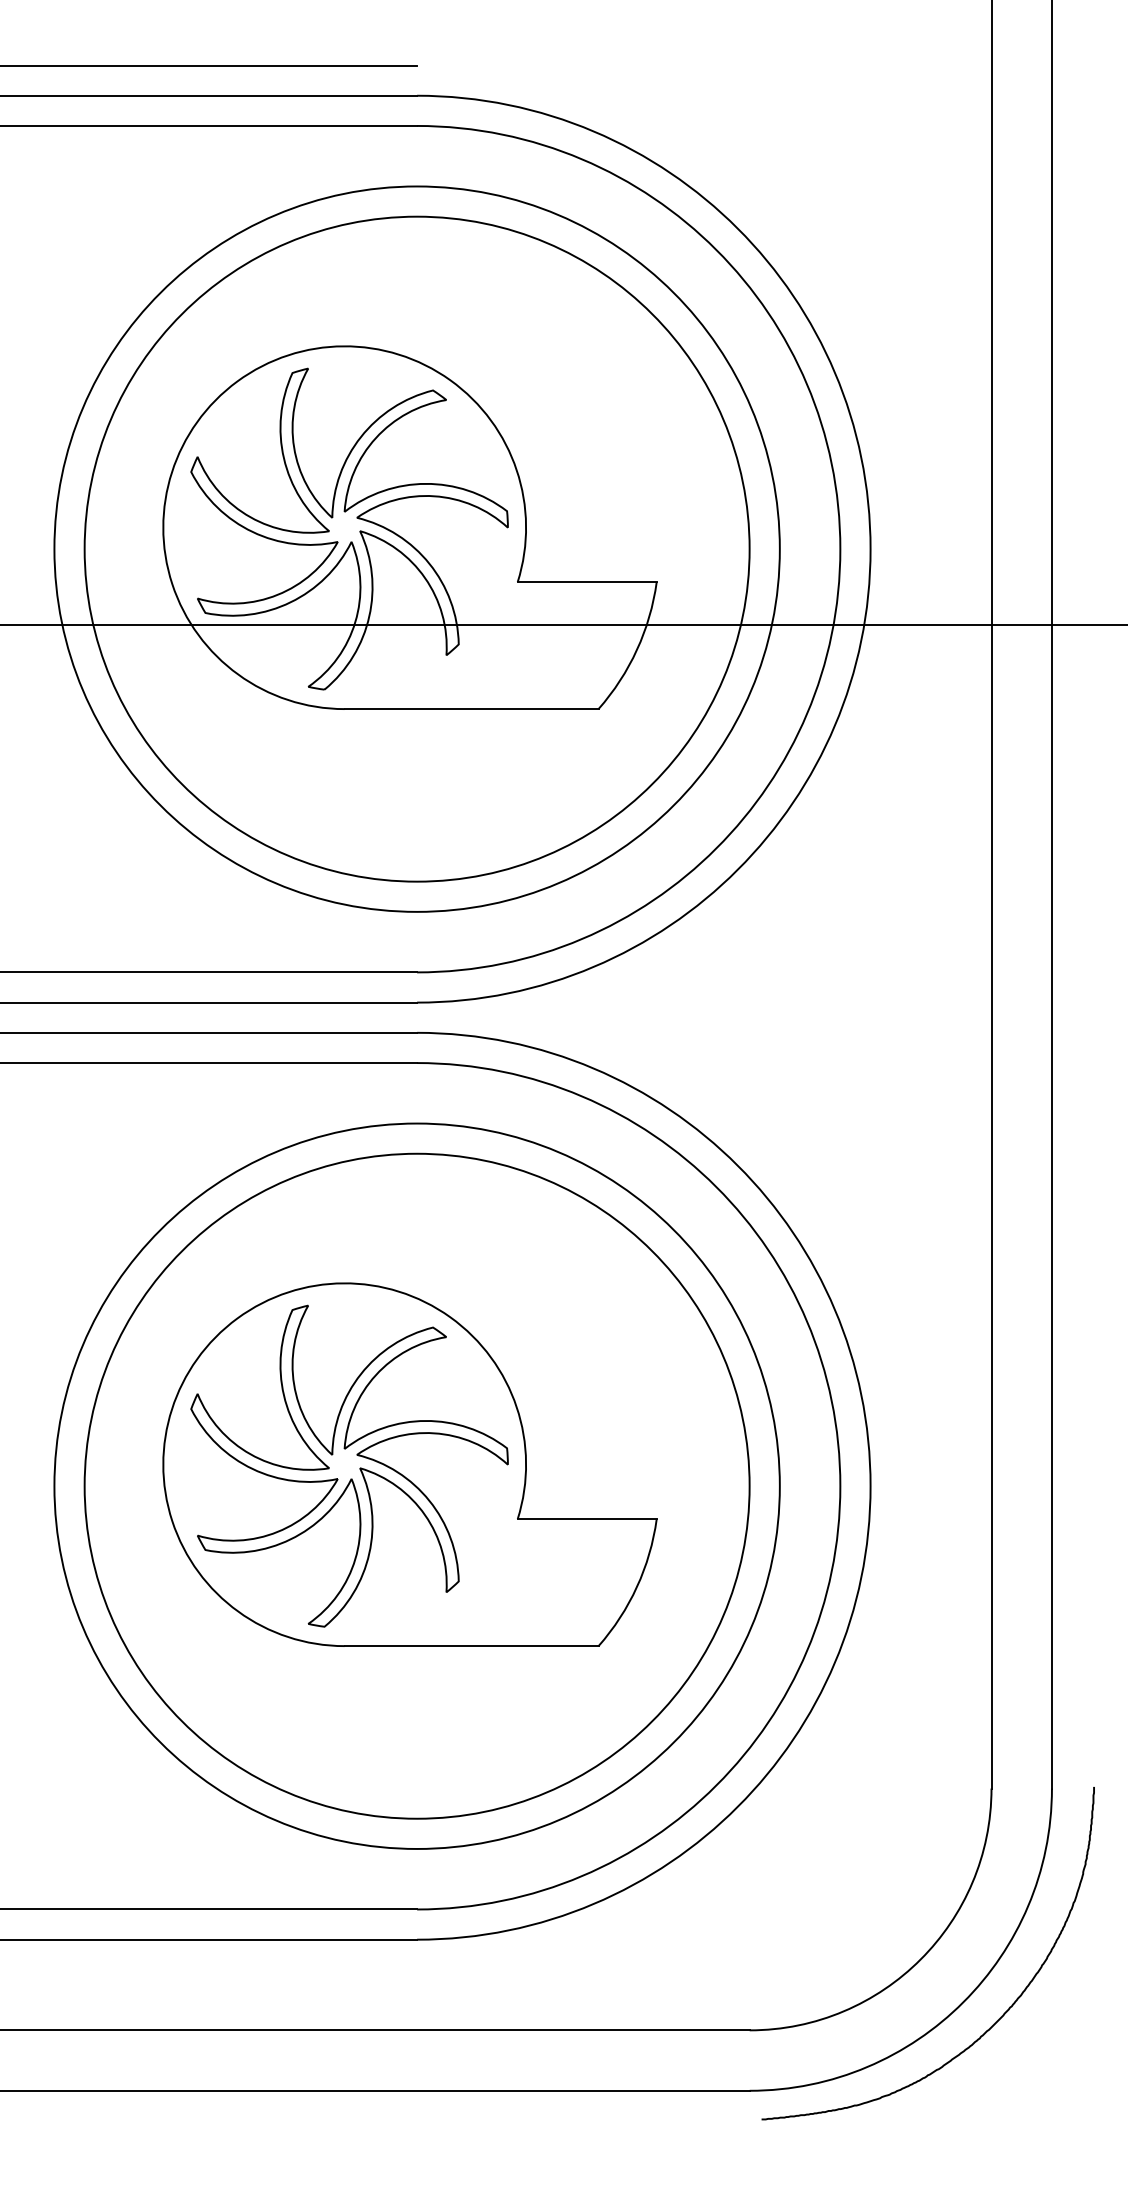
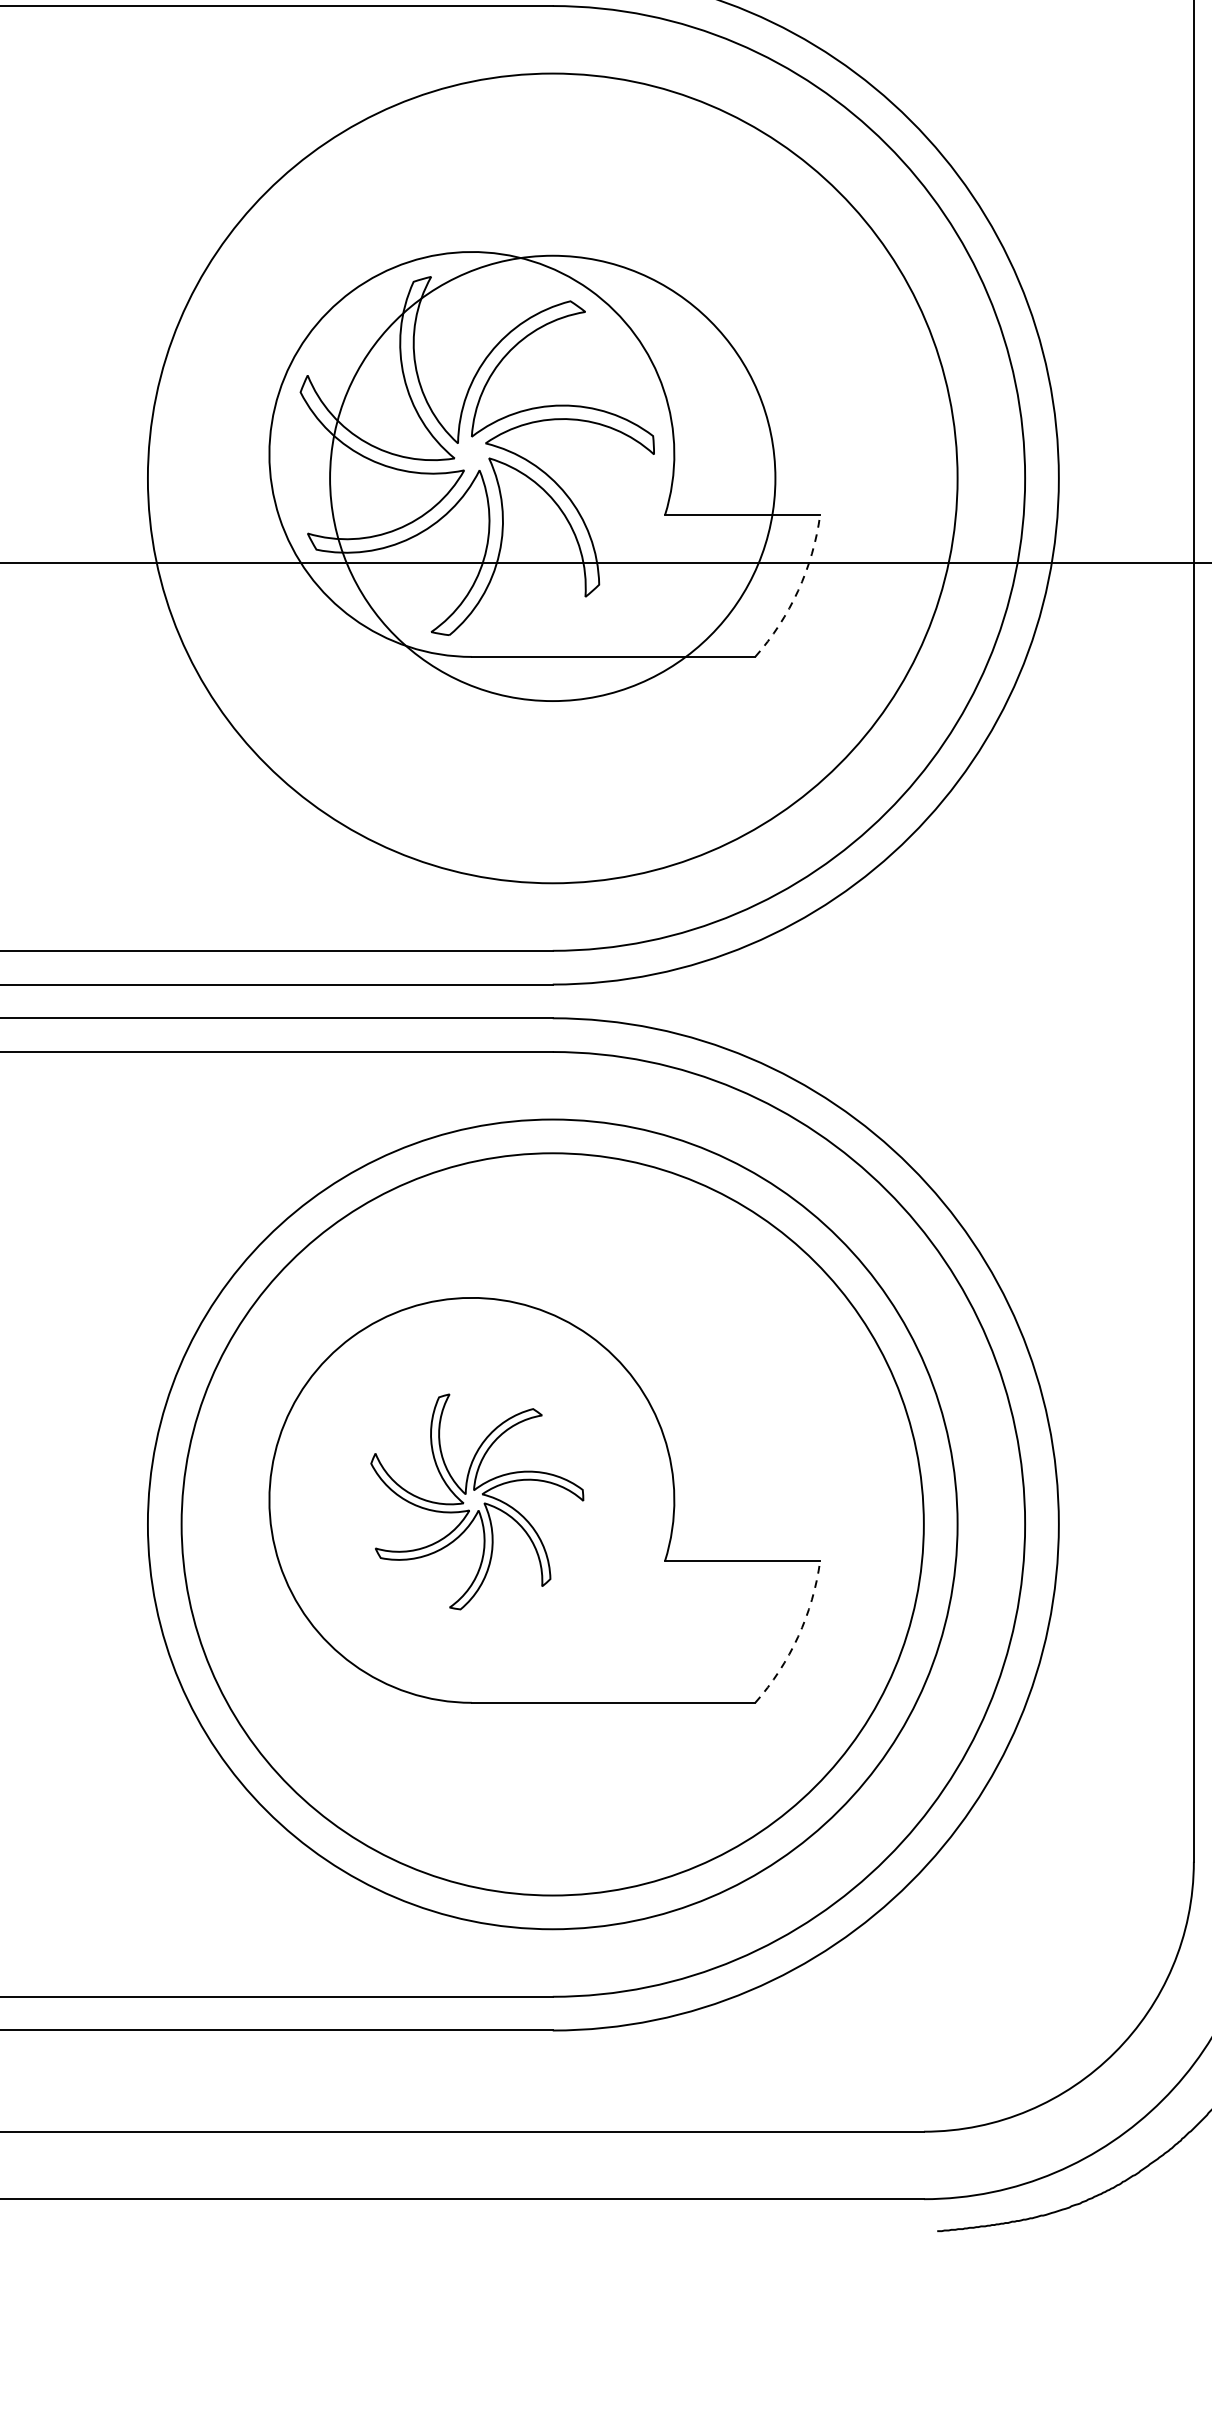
circle: (416, 548) -> (552, 477), size x0.6
arc: (637, 649) -> (798, 590), solid -> dashed
part: (349, 1465) -> (477, 1501), size x0.6
arc: (637, 1586) -> (798, 1636), solid -> dashed

